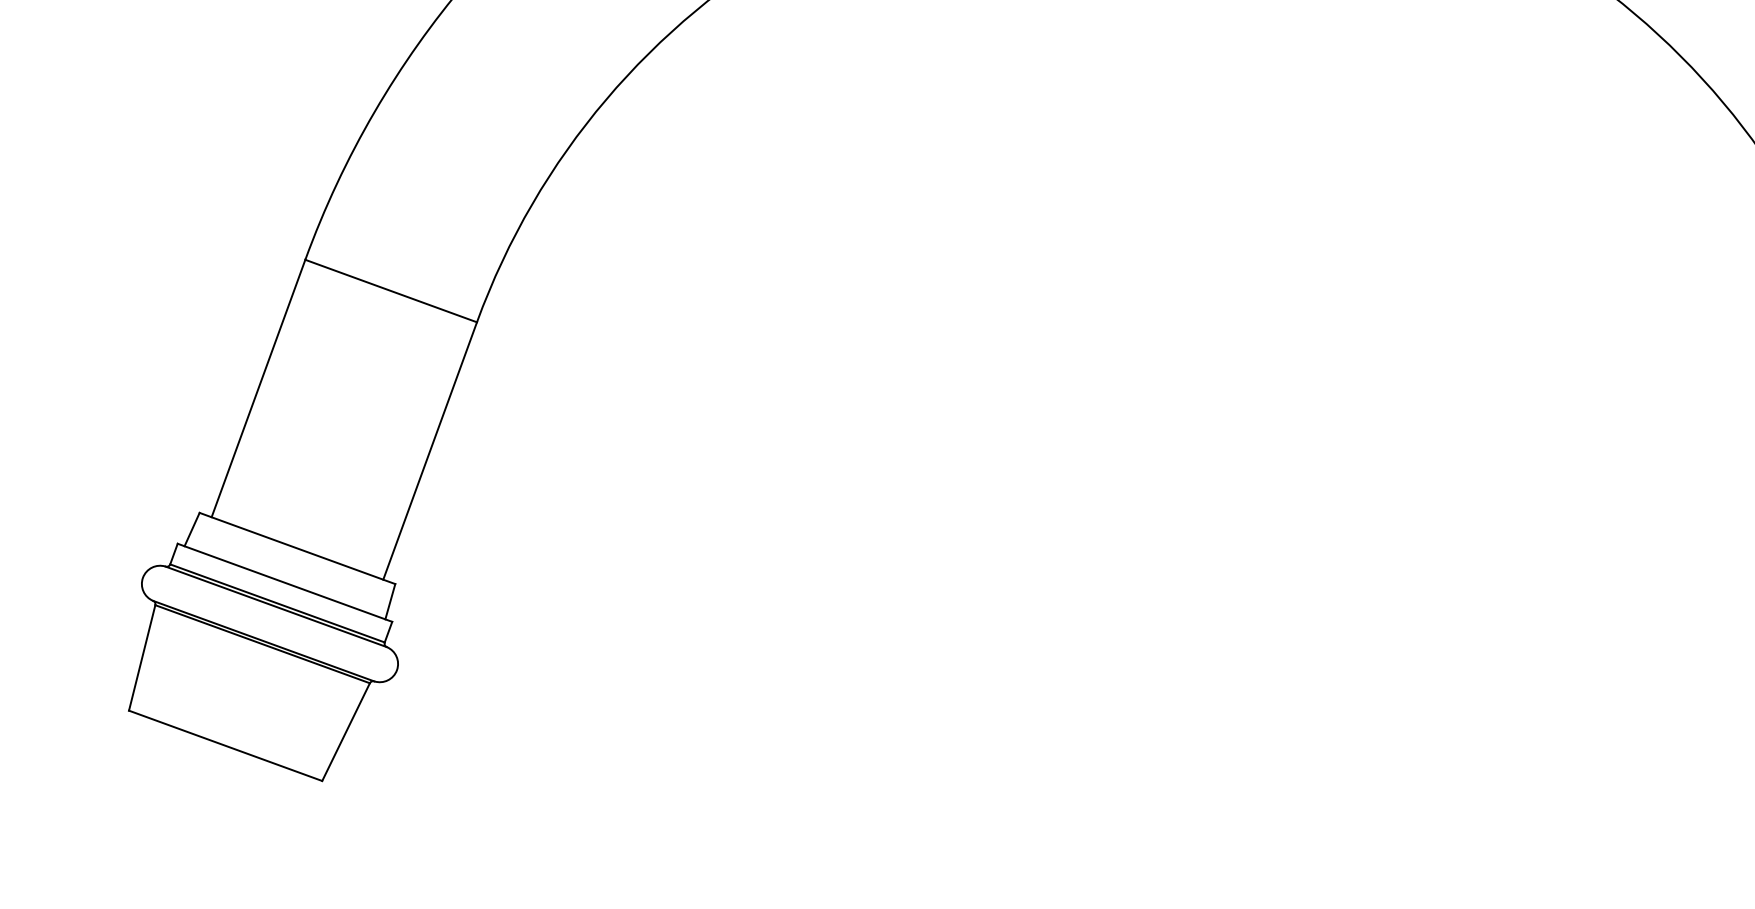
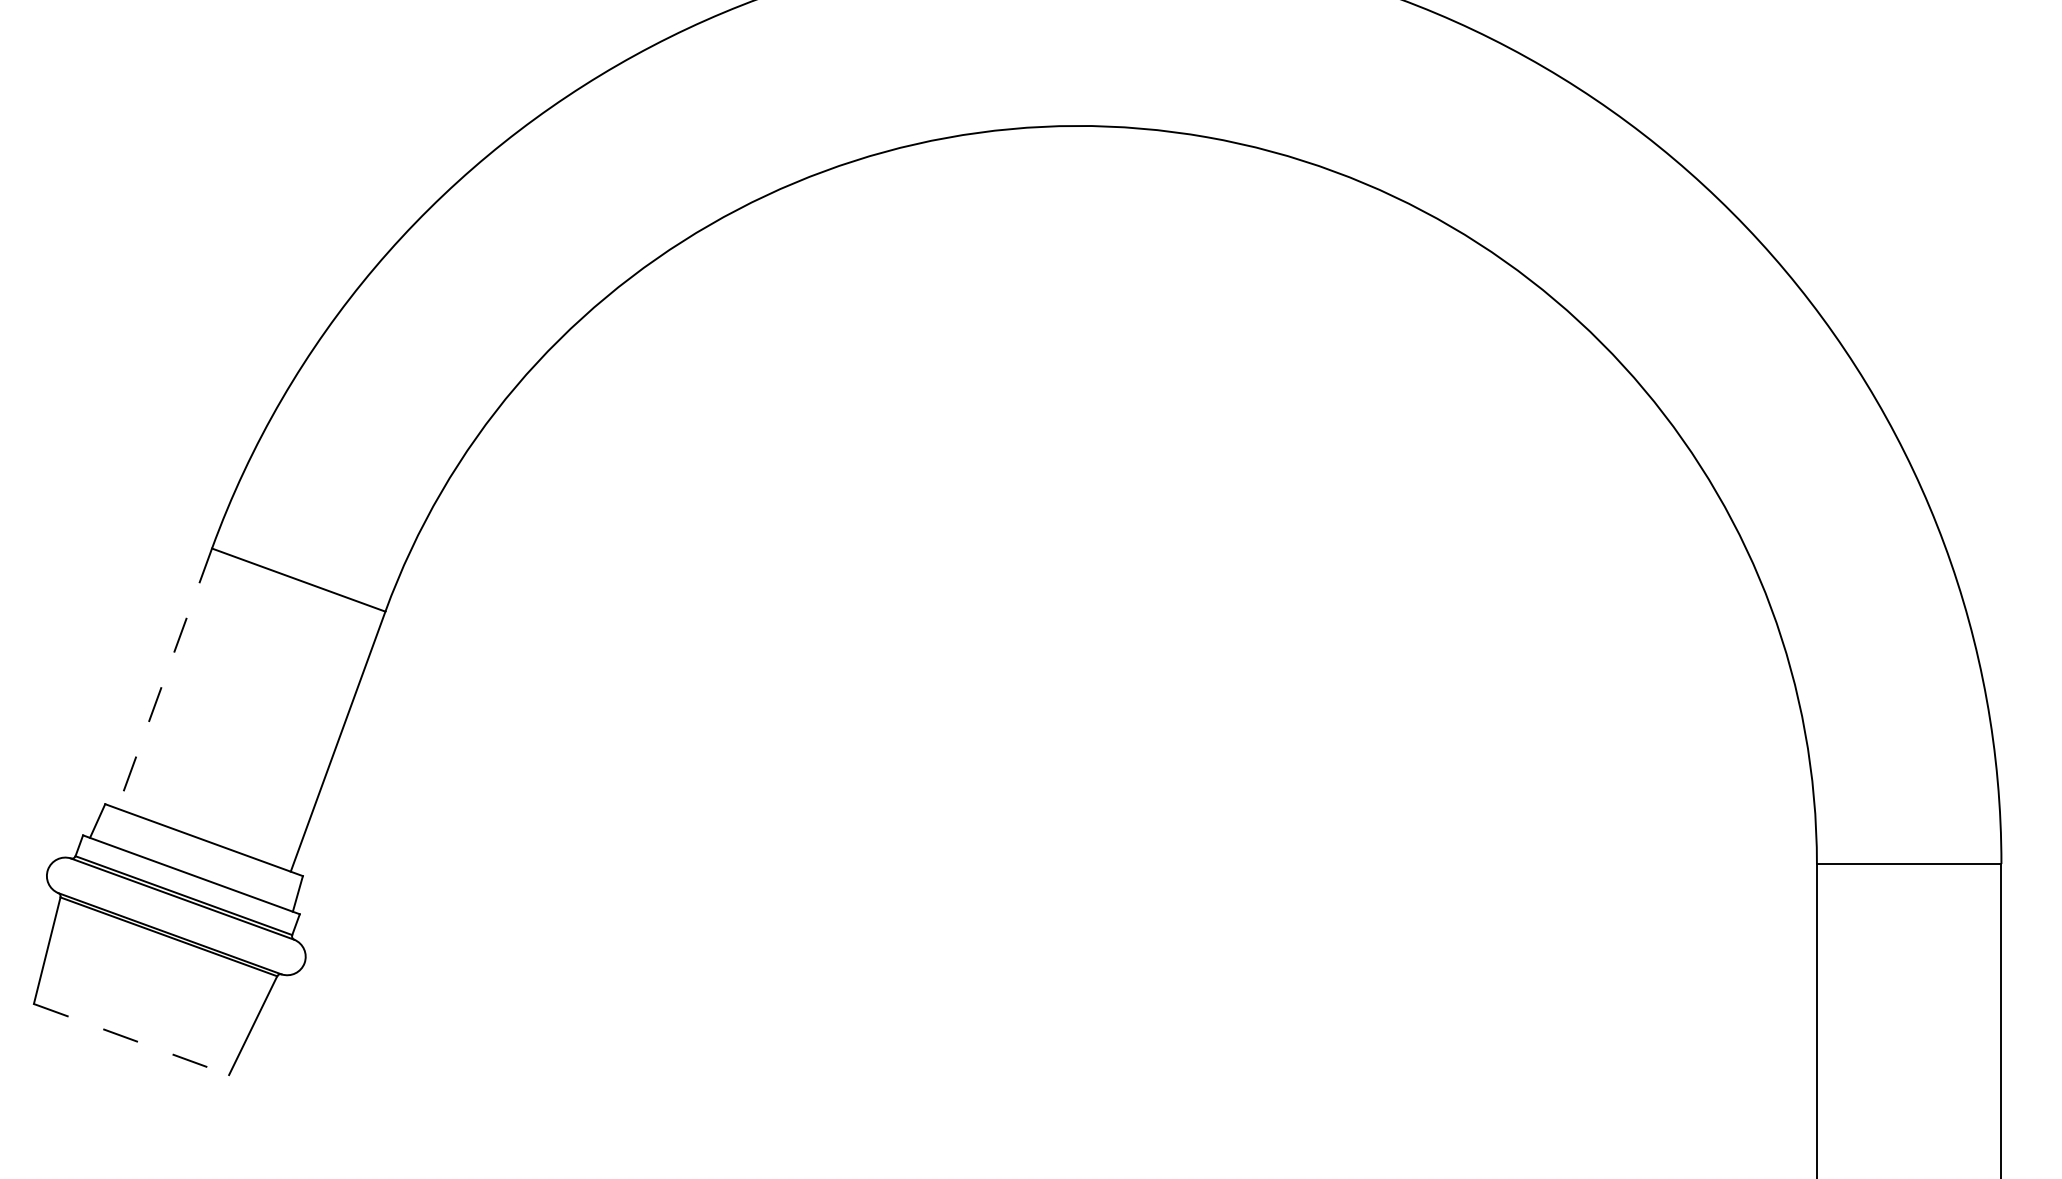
line: (258, 389) -> (164, 679), solid -> dashed
line: (225, 745) -> (131, 1039), solid -> dashed

